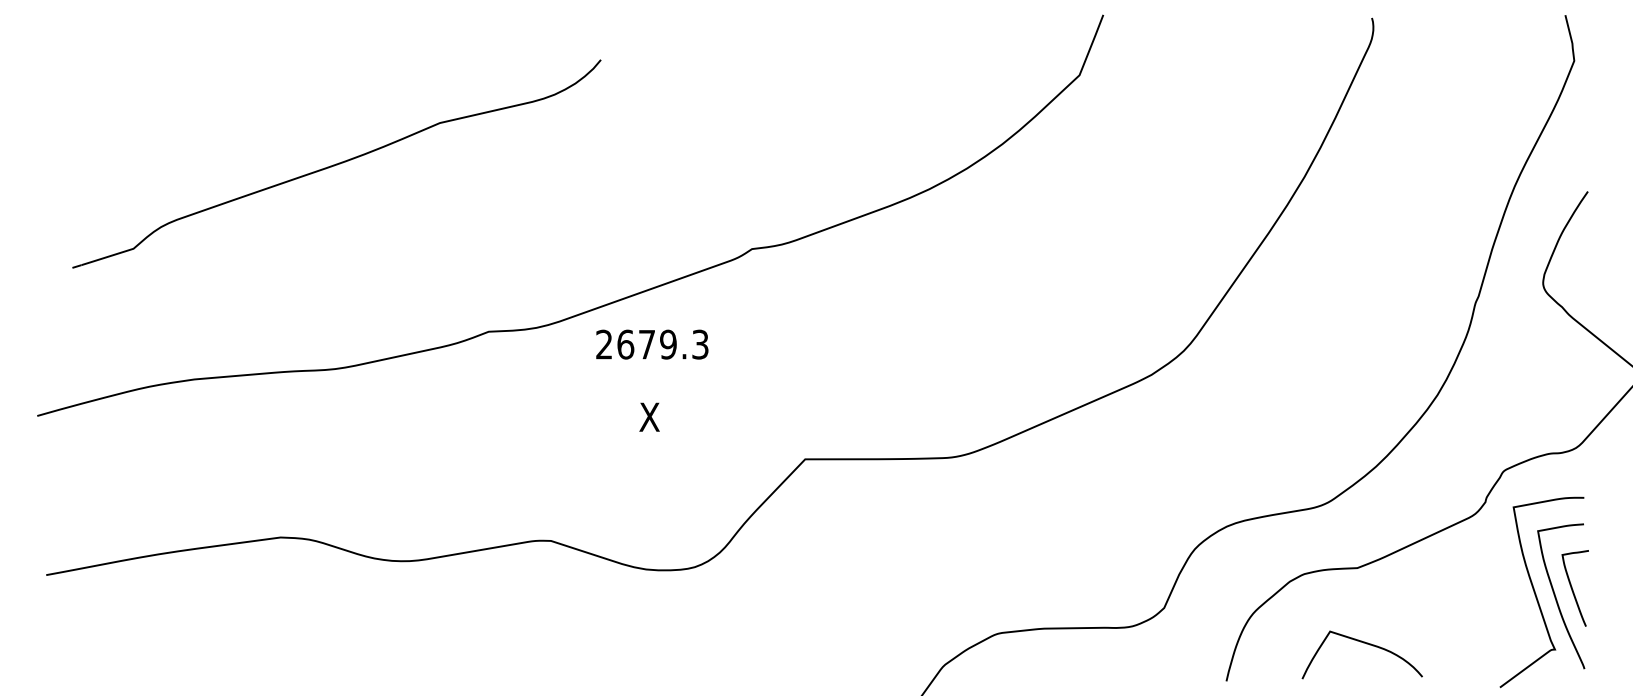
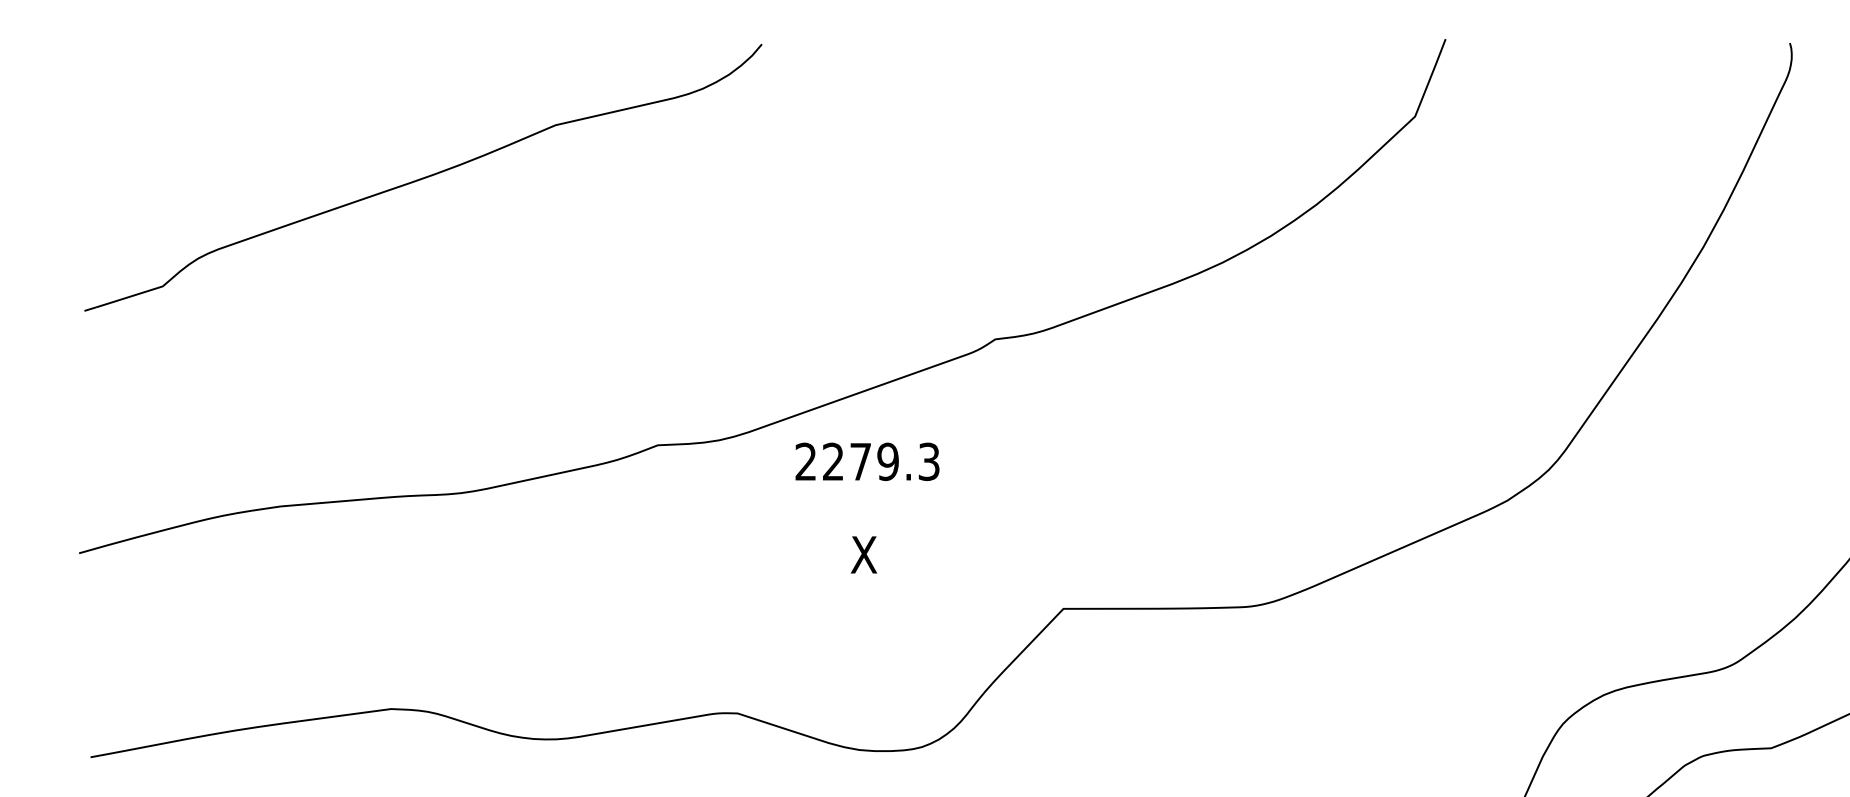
part: (336, 163) -> (422, 177), moved
text: (625, 344) -> (833, 461), 2679.3 -> 2279.3

